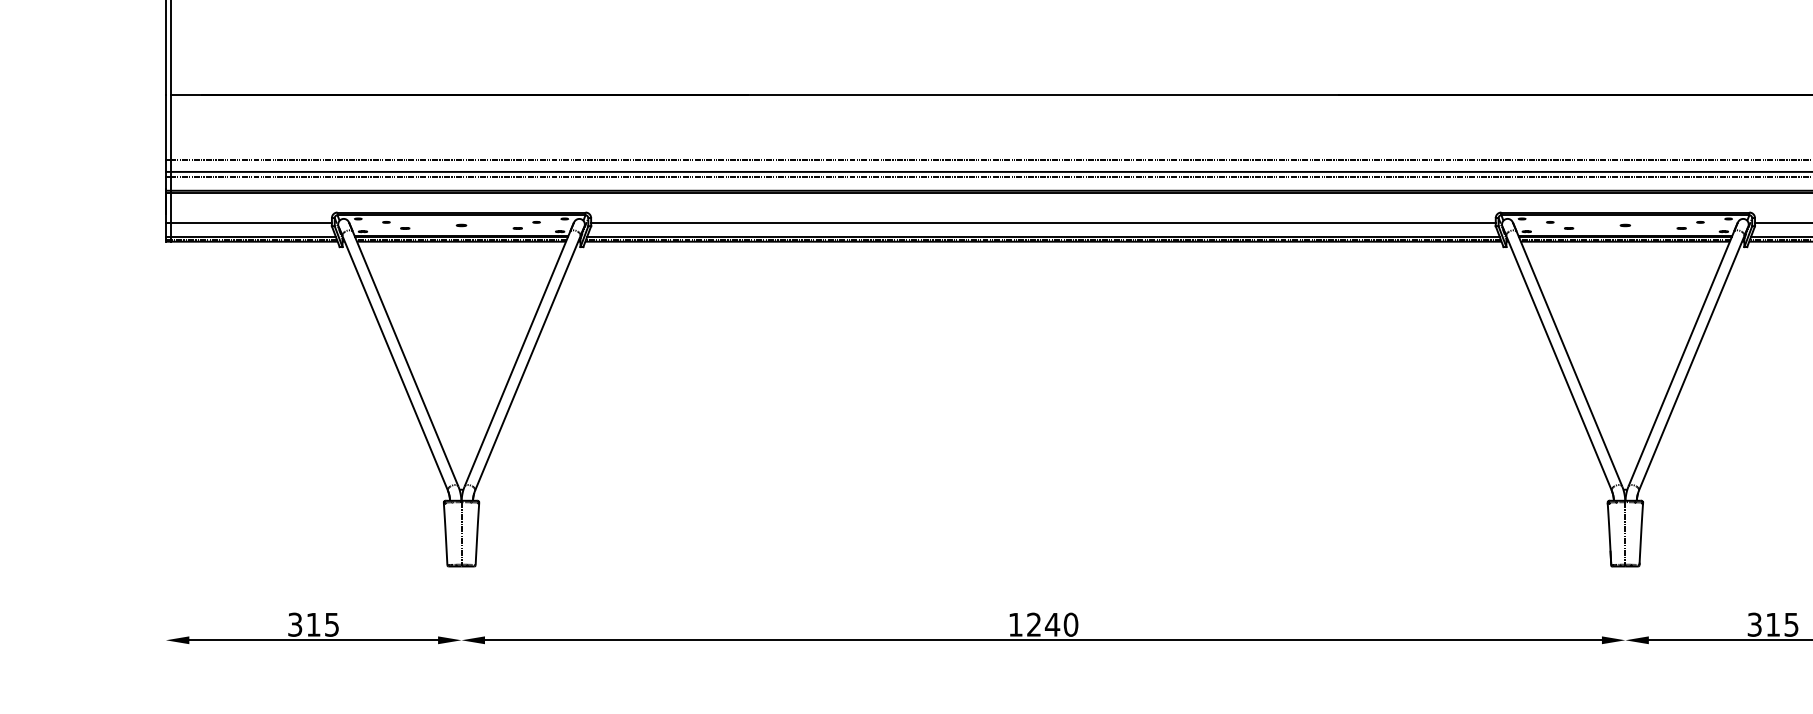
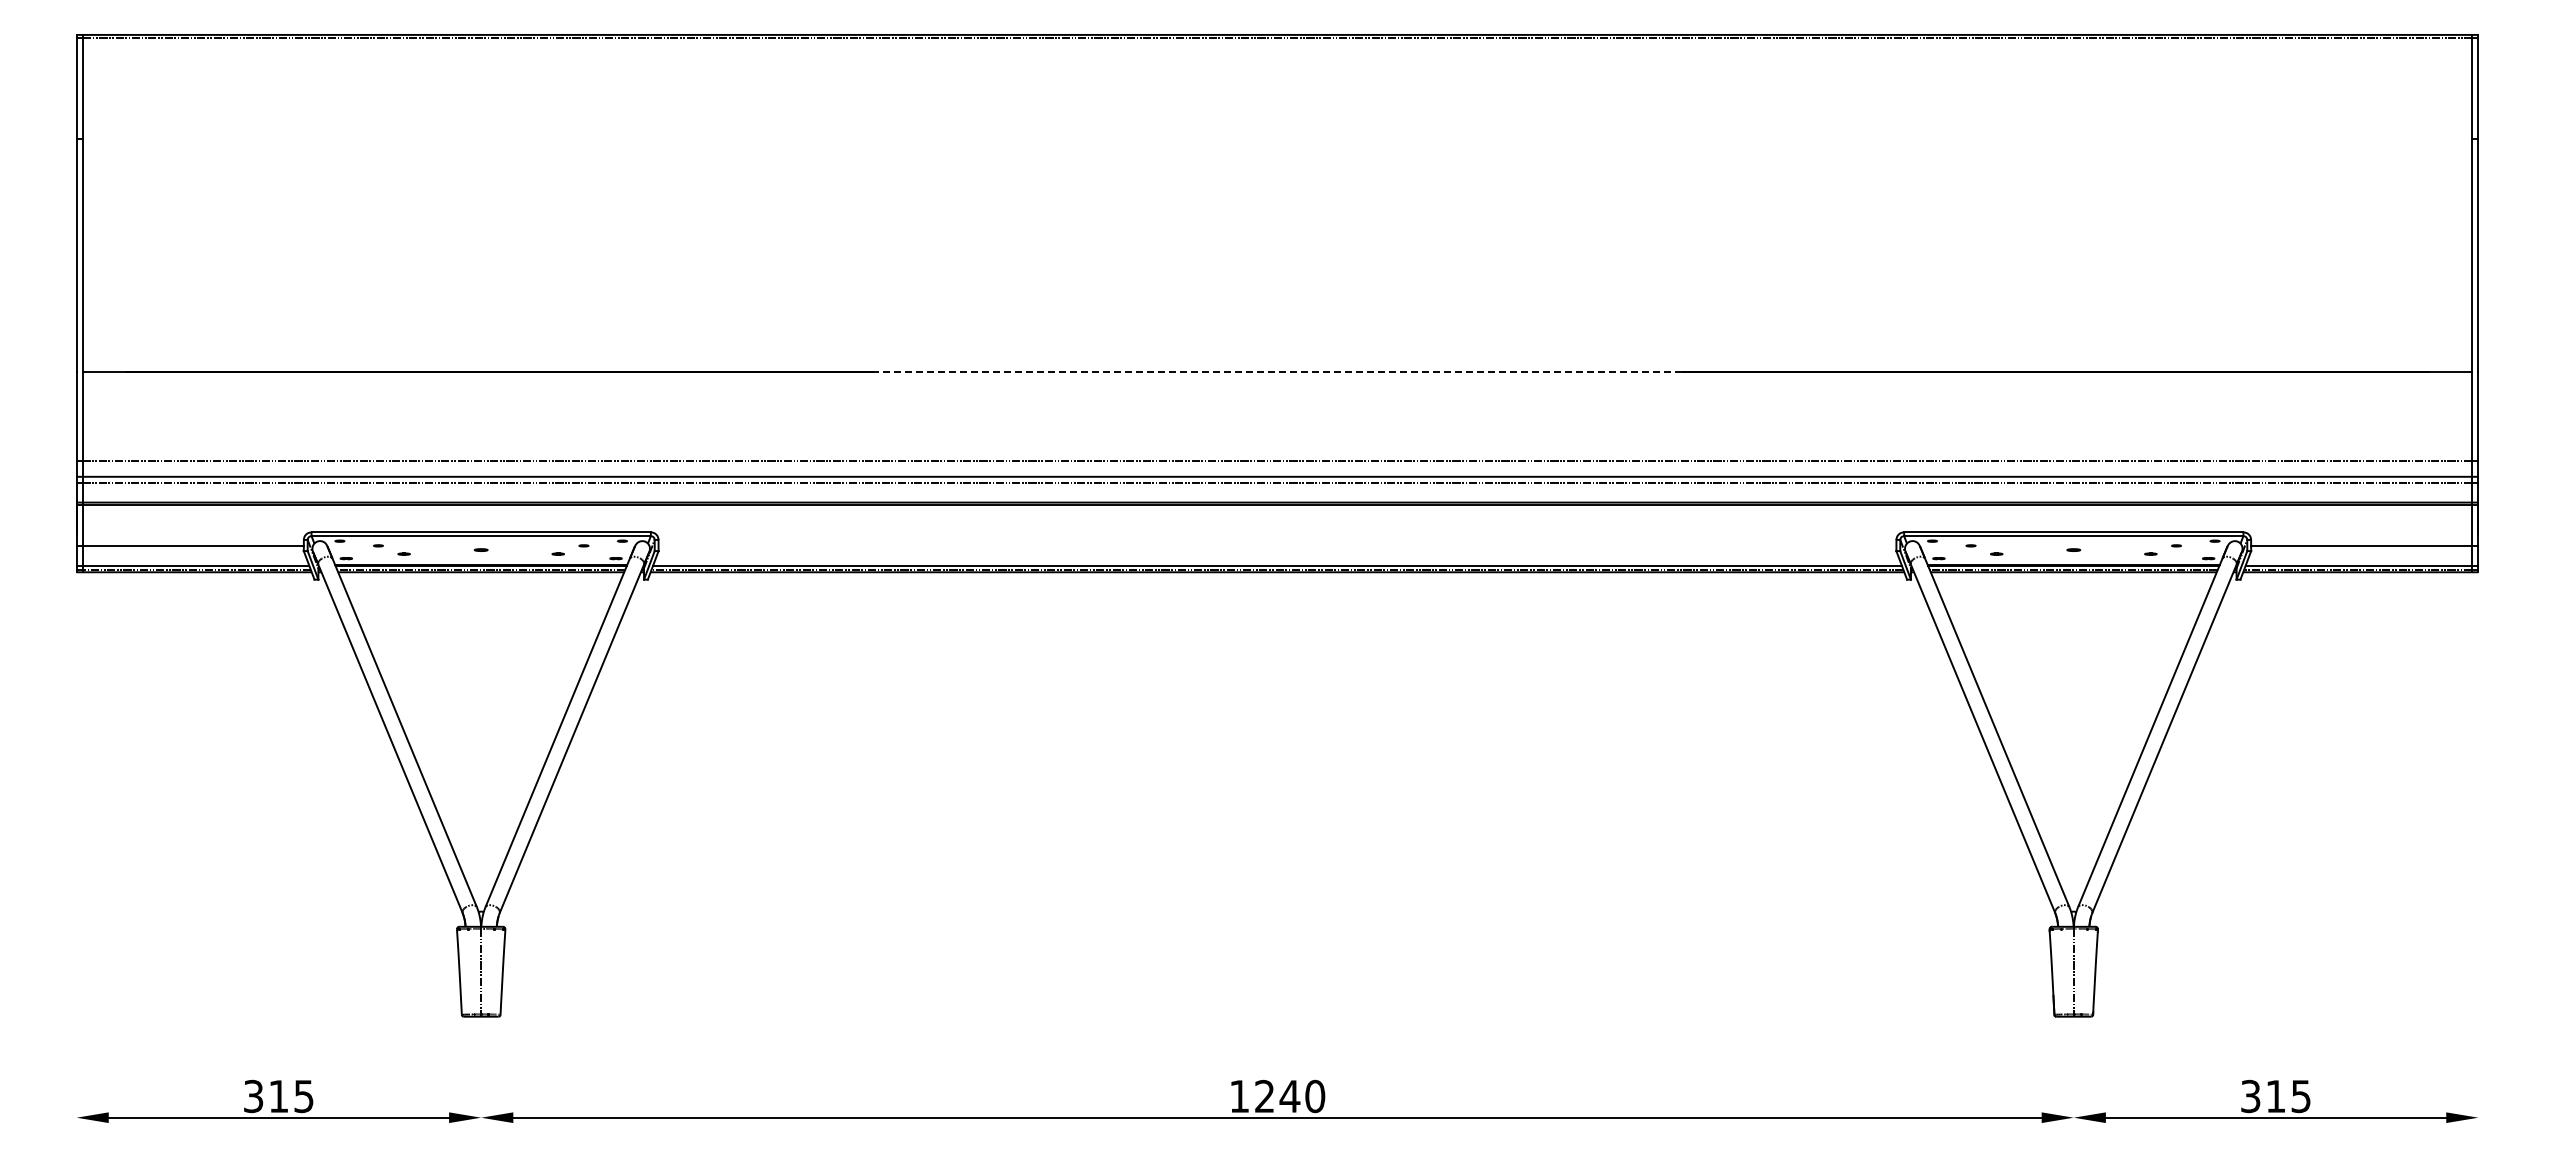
line: (1043, 94) -> (1277, 371), solid -> dashed
line: (1043, 222) -> (1277, 546), removed

